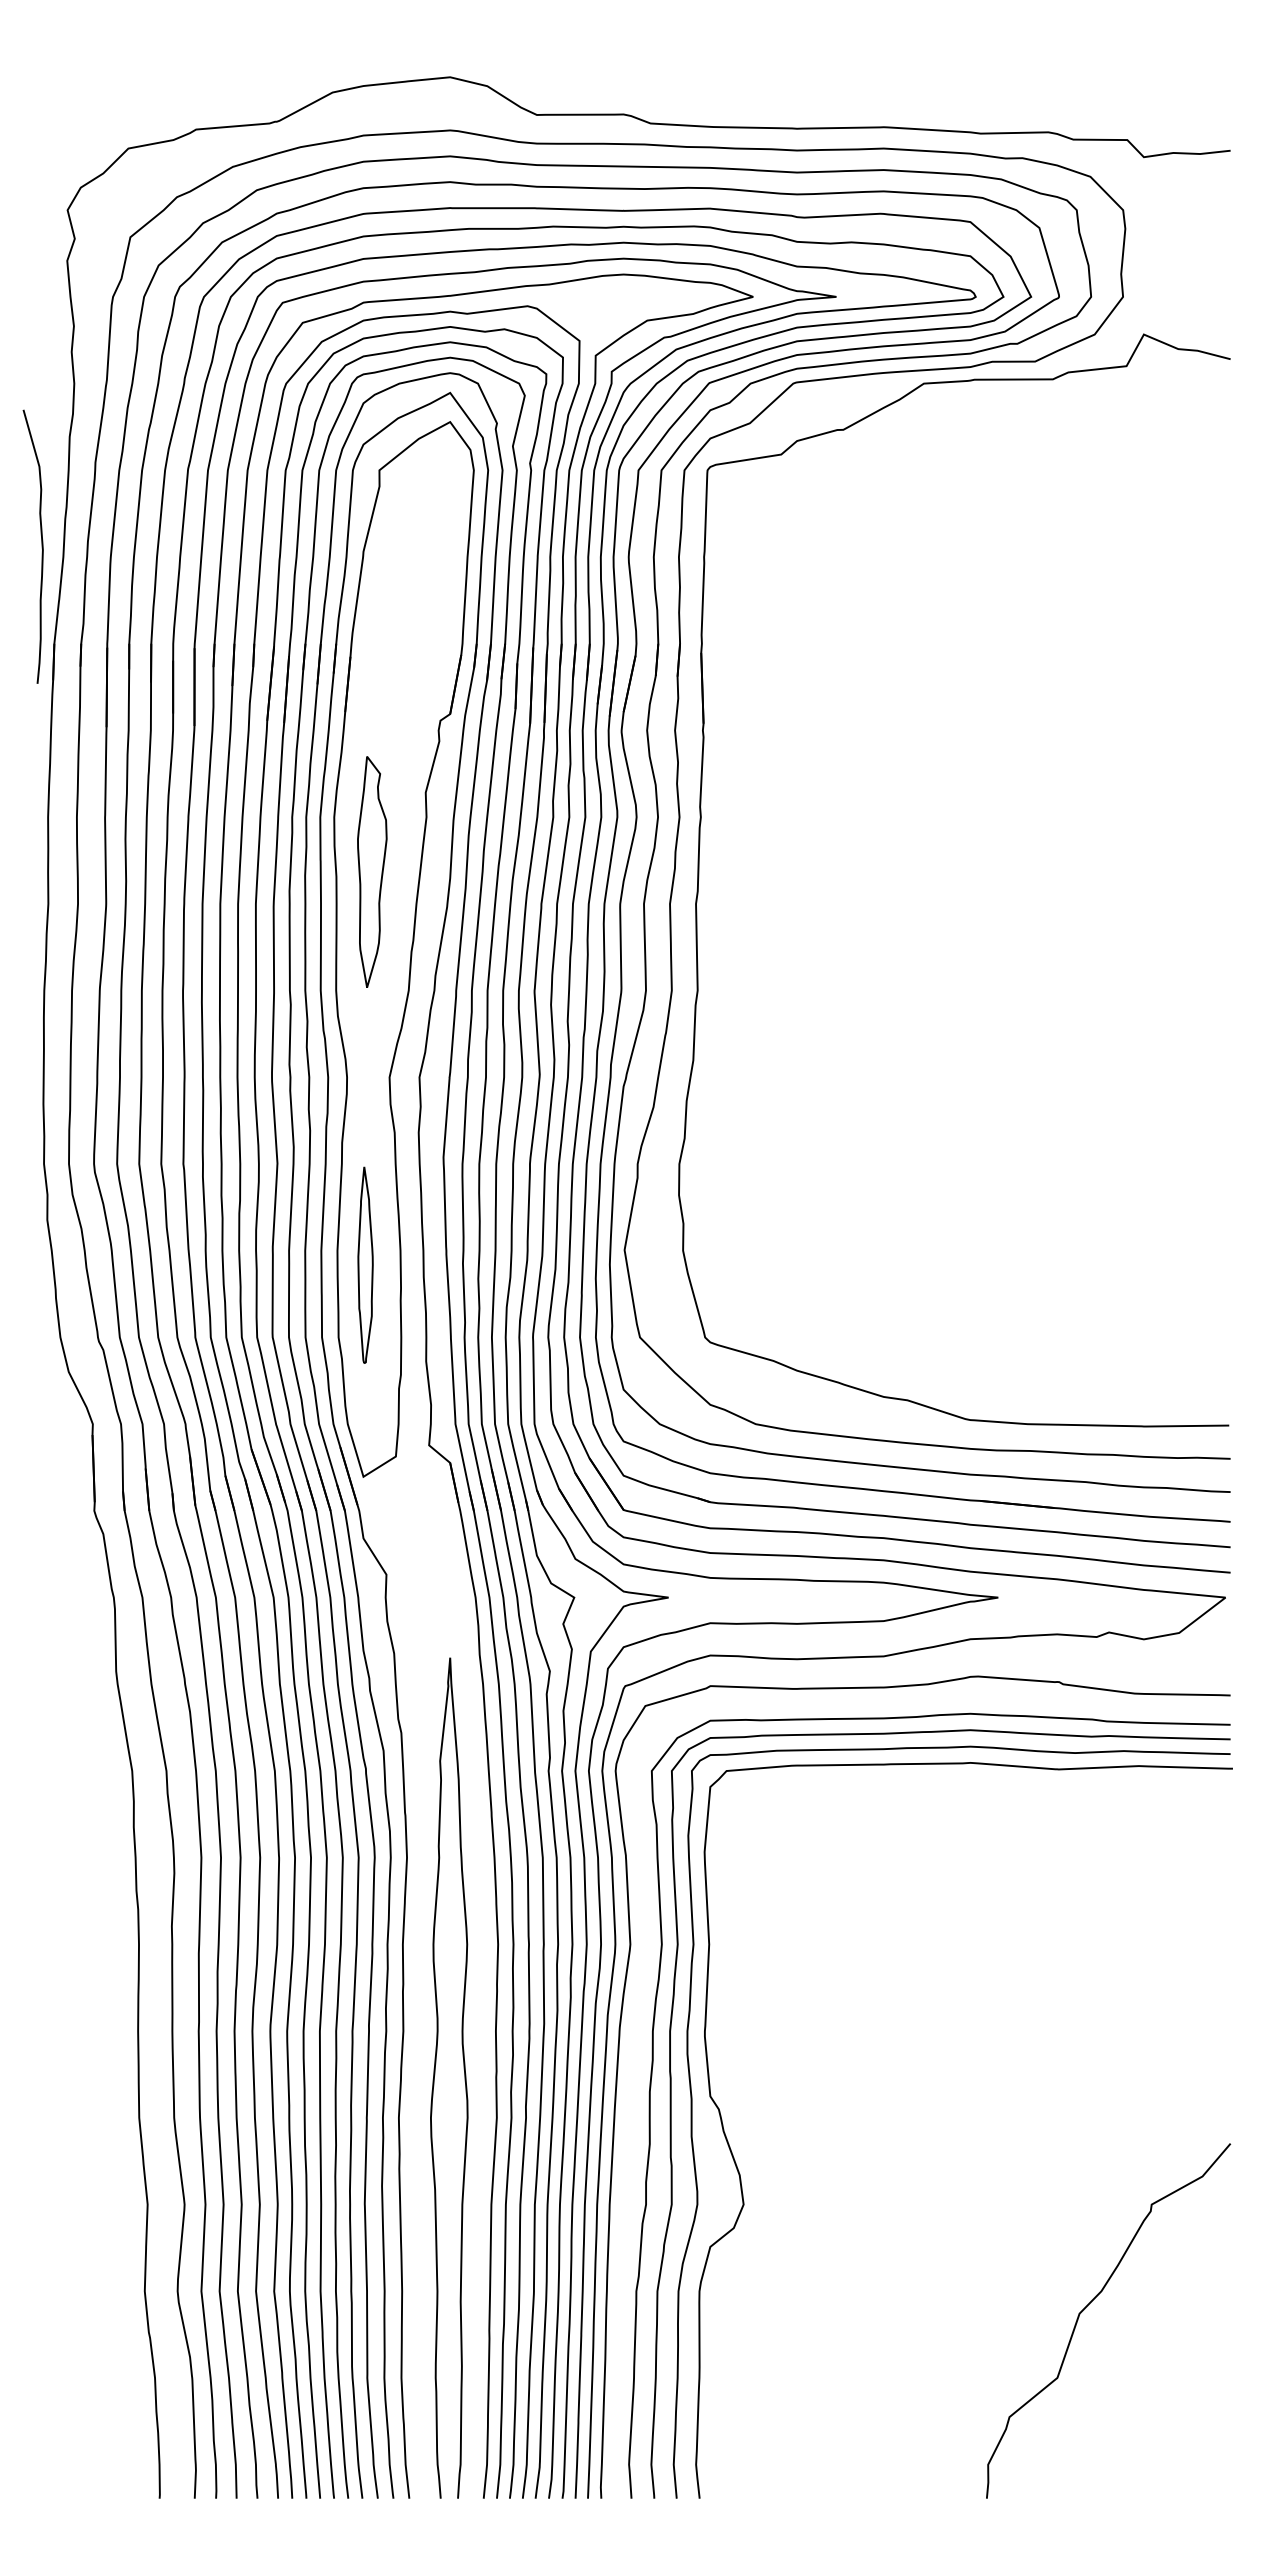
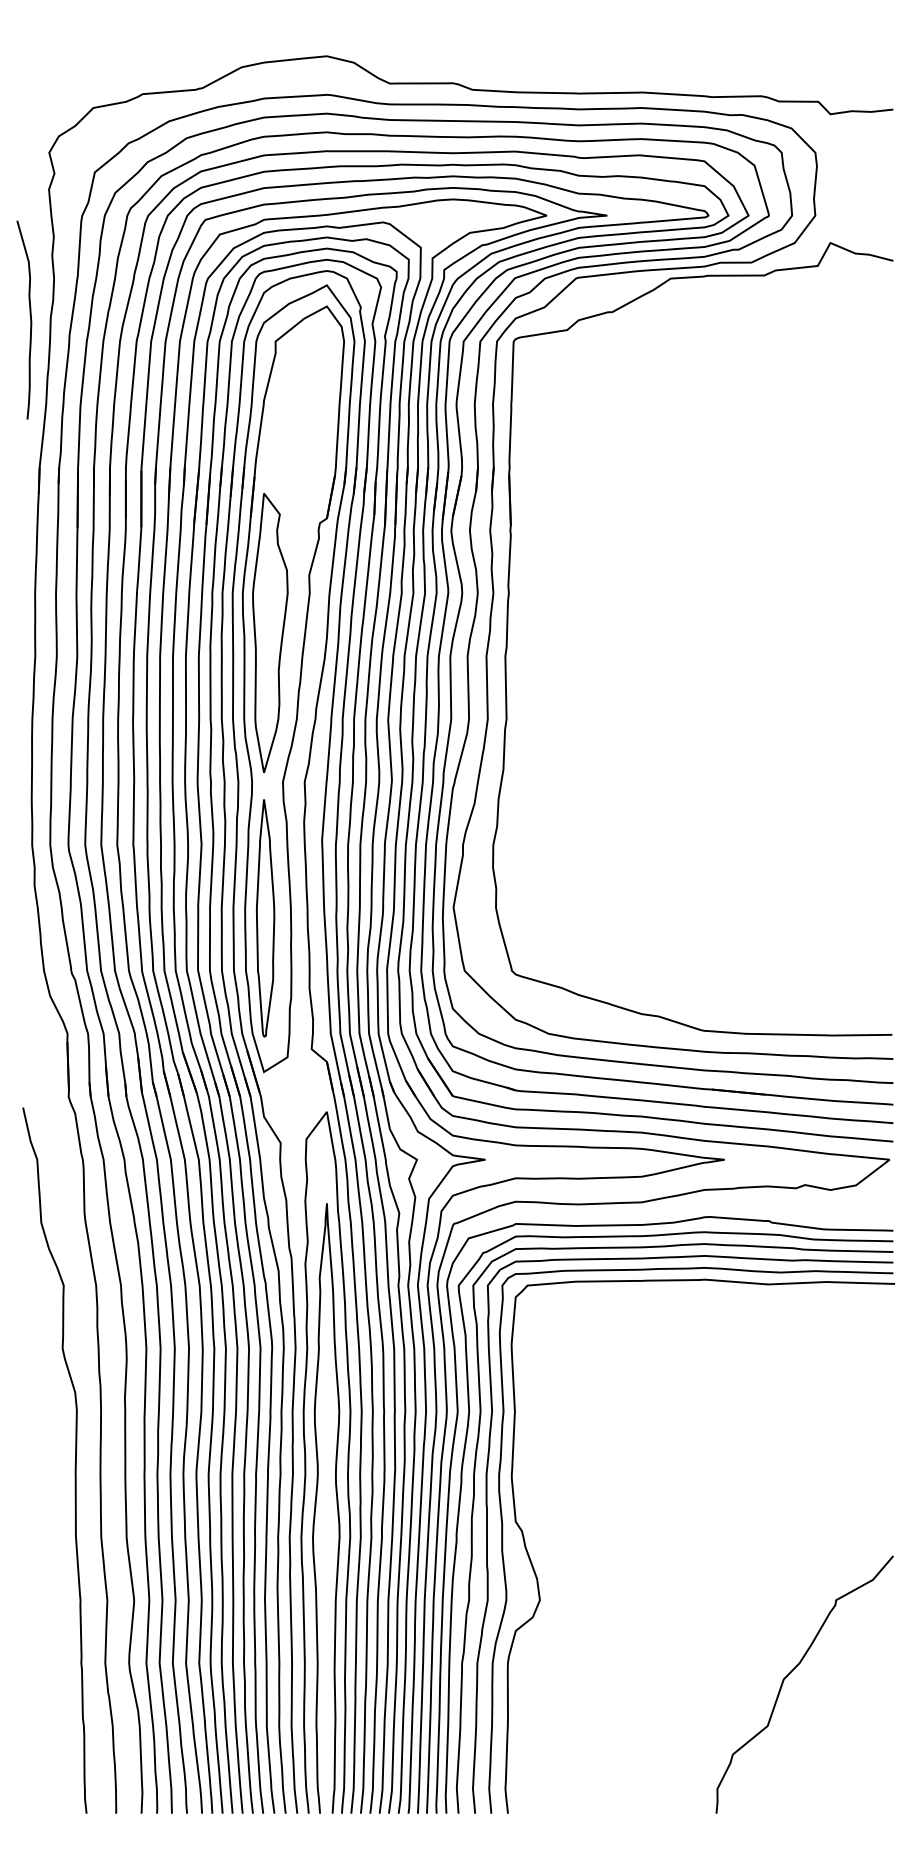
curve: (41, 546) -> (30, 319), moved
part: (372, 871) -> (270, 632), size x1.67
part: (365, 1265) -> (265, 918), size x1.67
curve: (103, 2011) -> (75, 1460), added
curve: (421, 2014) -> (306, 1462), added
curve: (634, 2066) -> (460, 1500), added

